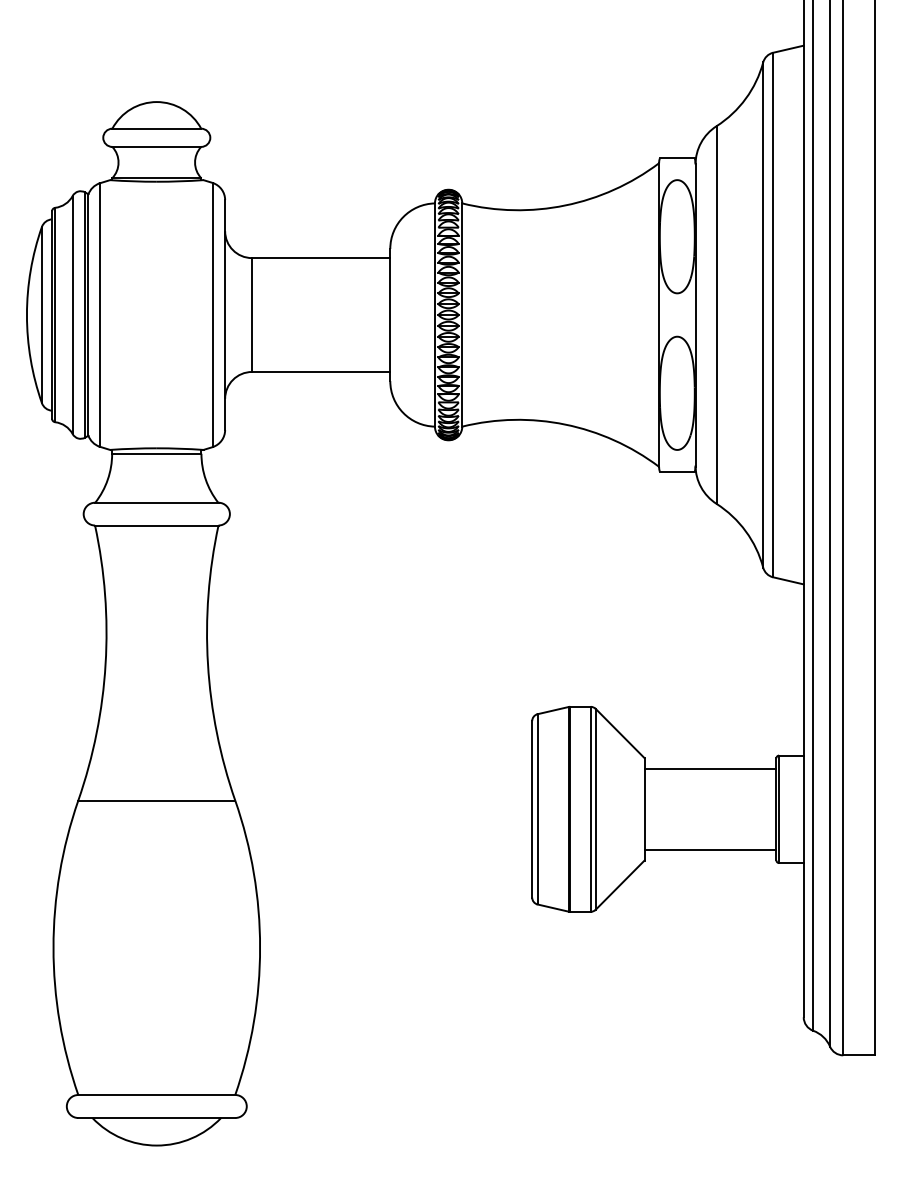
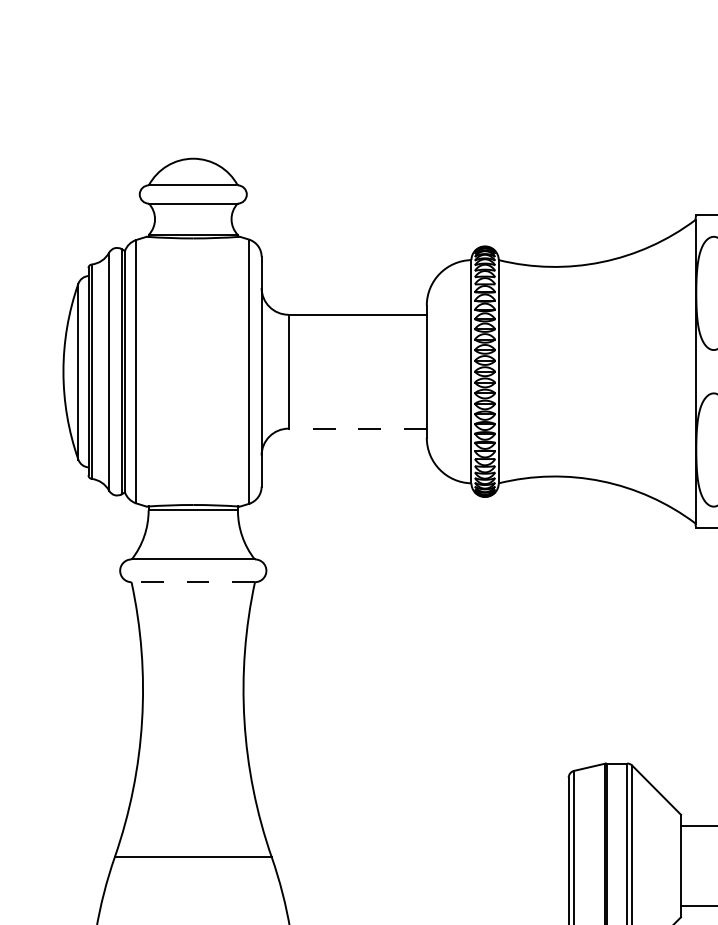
line: (320, 371) -> (356, 428), solid -> dashed
line: (156, 525) -> (192, 582), solid -> dashed

